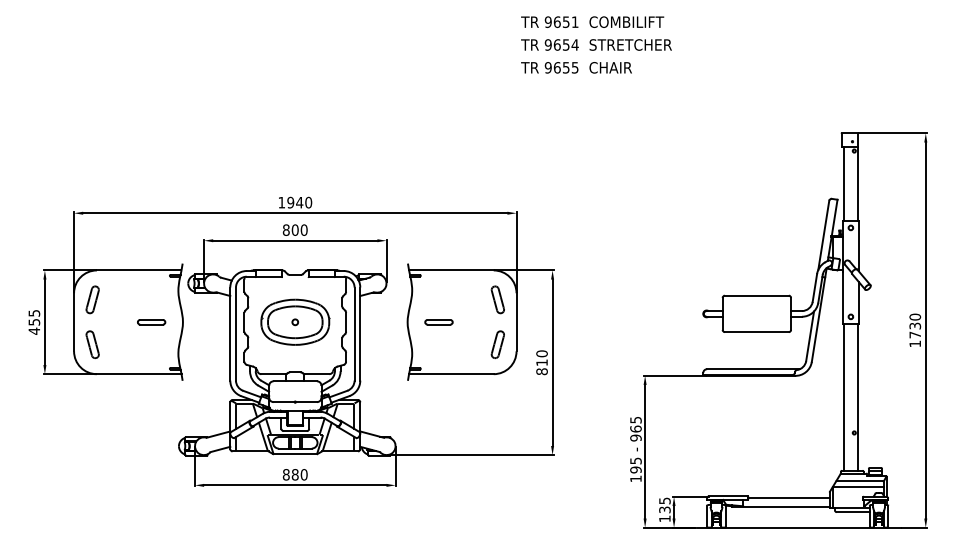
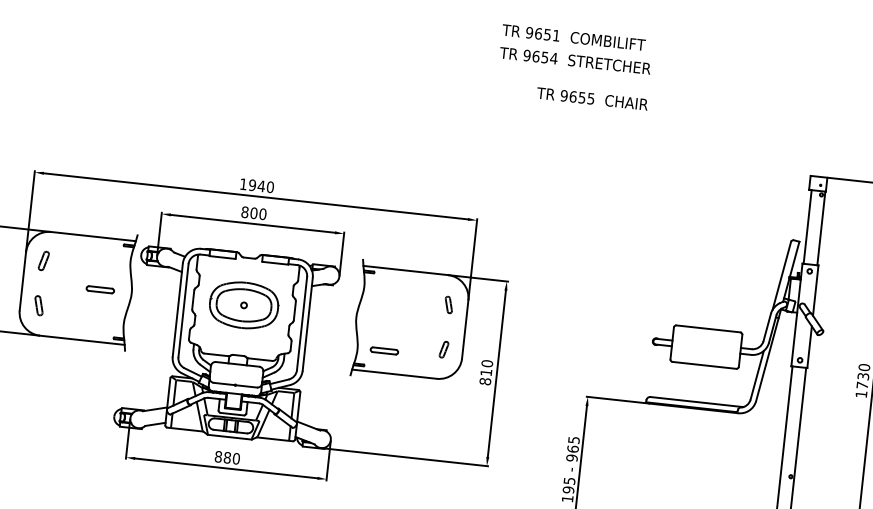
text: (576, 67) -> (592, 98), moved
part: (92, 299) -> (43, 260), size x0.7
part: (497, 299) -> (448, 304), size x0.6
part: (438, 322) -> (383, 351), moved
part: (92, 344) -> (38, 305), size x0.7
part: (497, 344) -> (443, 349), size x0.6

